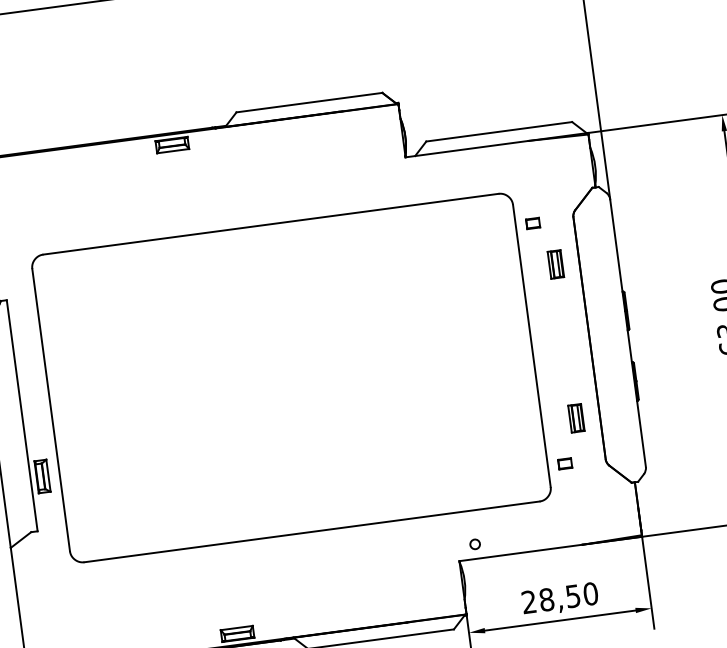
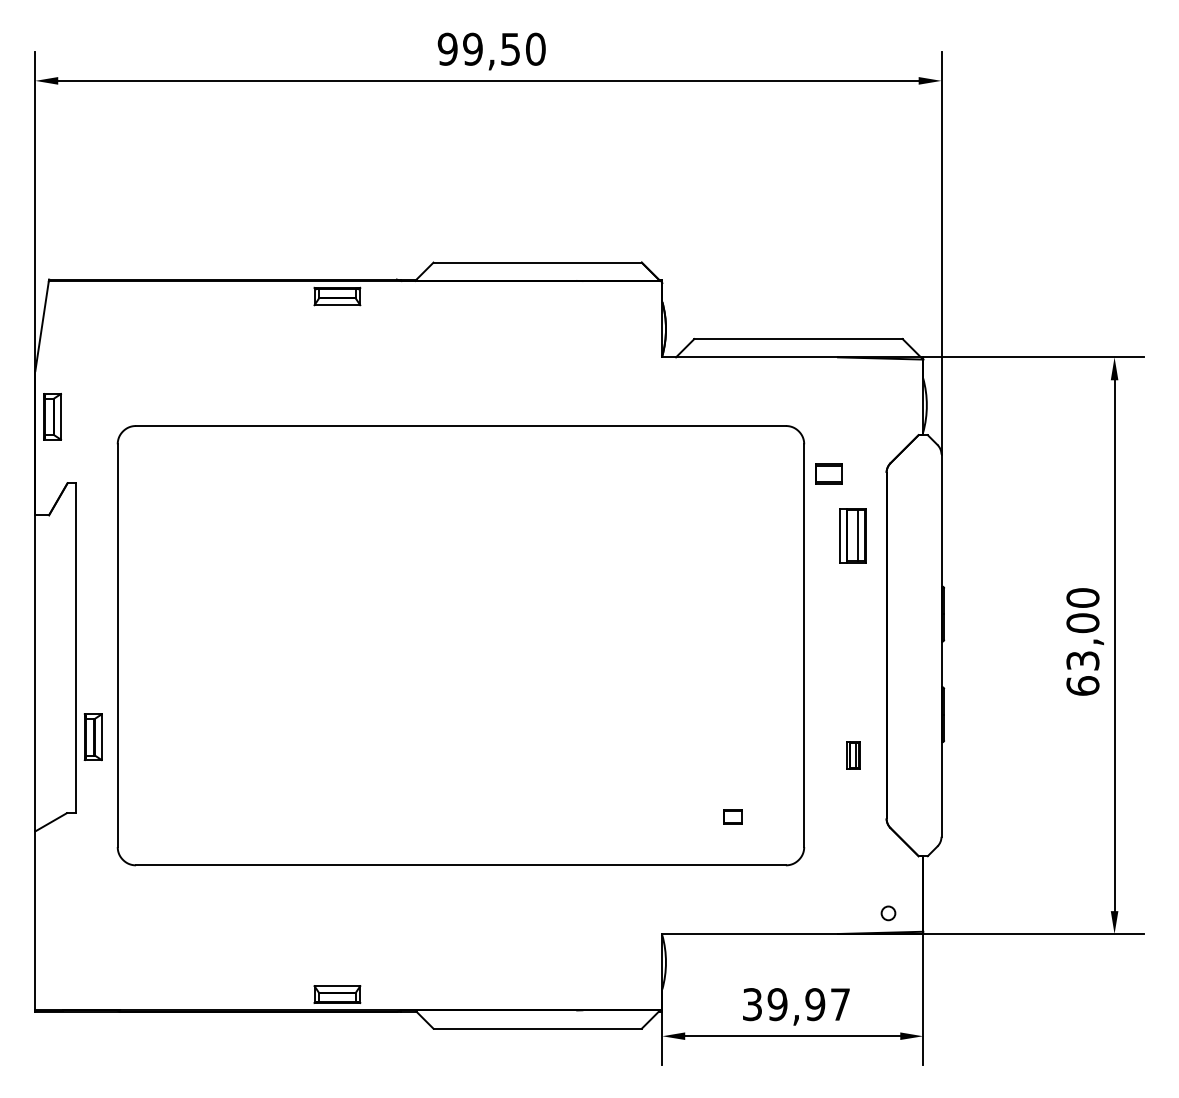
part: (532, 223) -> (828, 473), size x1.4
part: (555, 264) -> (852, 535), size x1.4
part: (575, 418) -> (852, 755), size x0.7
part: (564, 463) -> (732, 816), moved
circle: (475, 544) -> (888, 913), moved
text: (560, 597) -> (796, 1004), 28,50 -> 39,97

